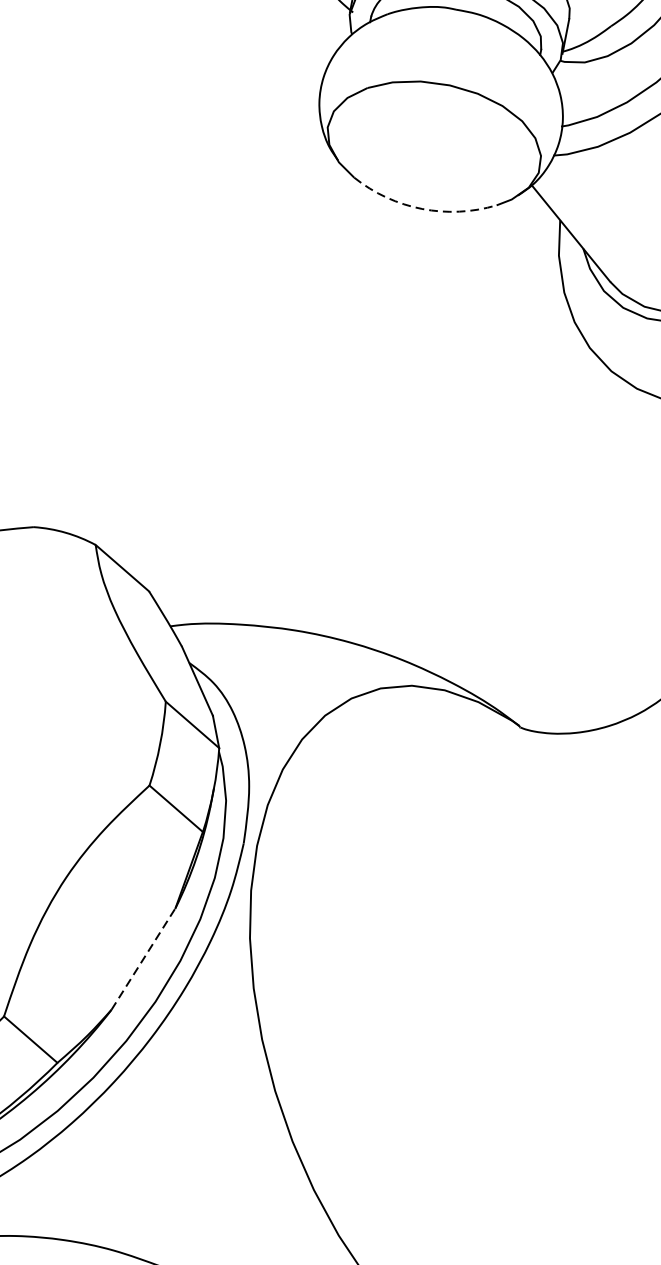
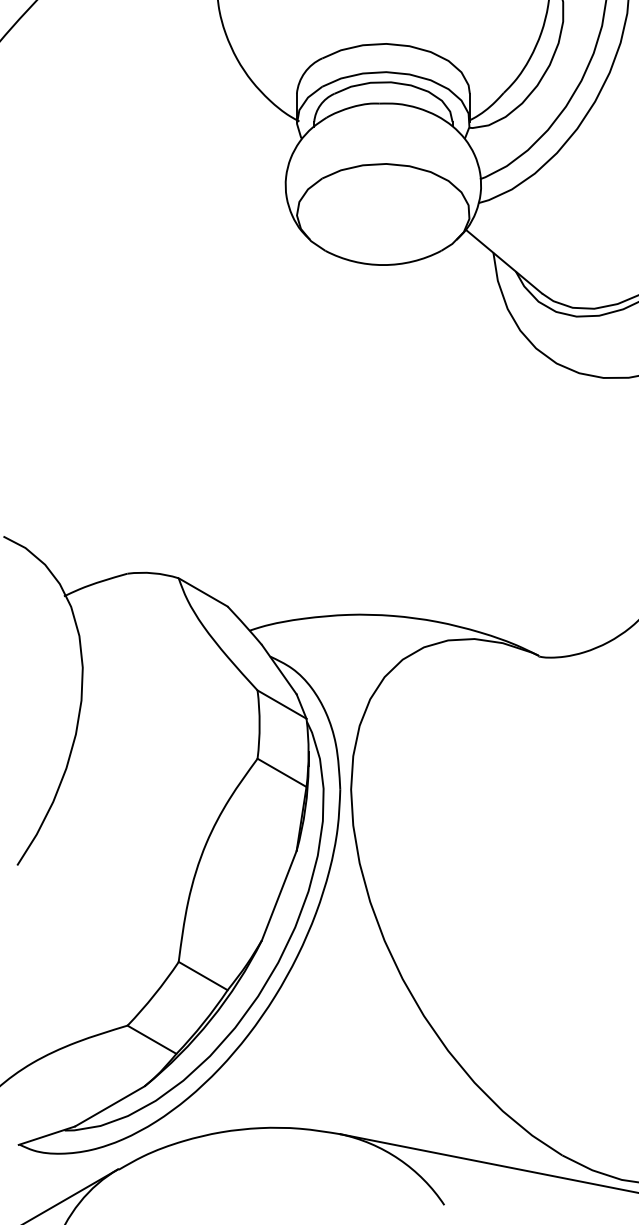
arc: (422, 209) -> (383, 265), dashed -> solid
line: (143, 958) -> (279, 895), dashed -> solid

